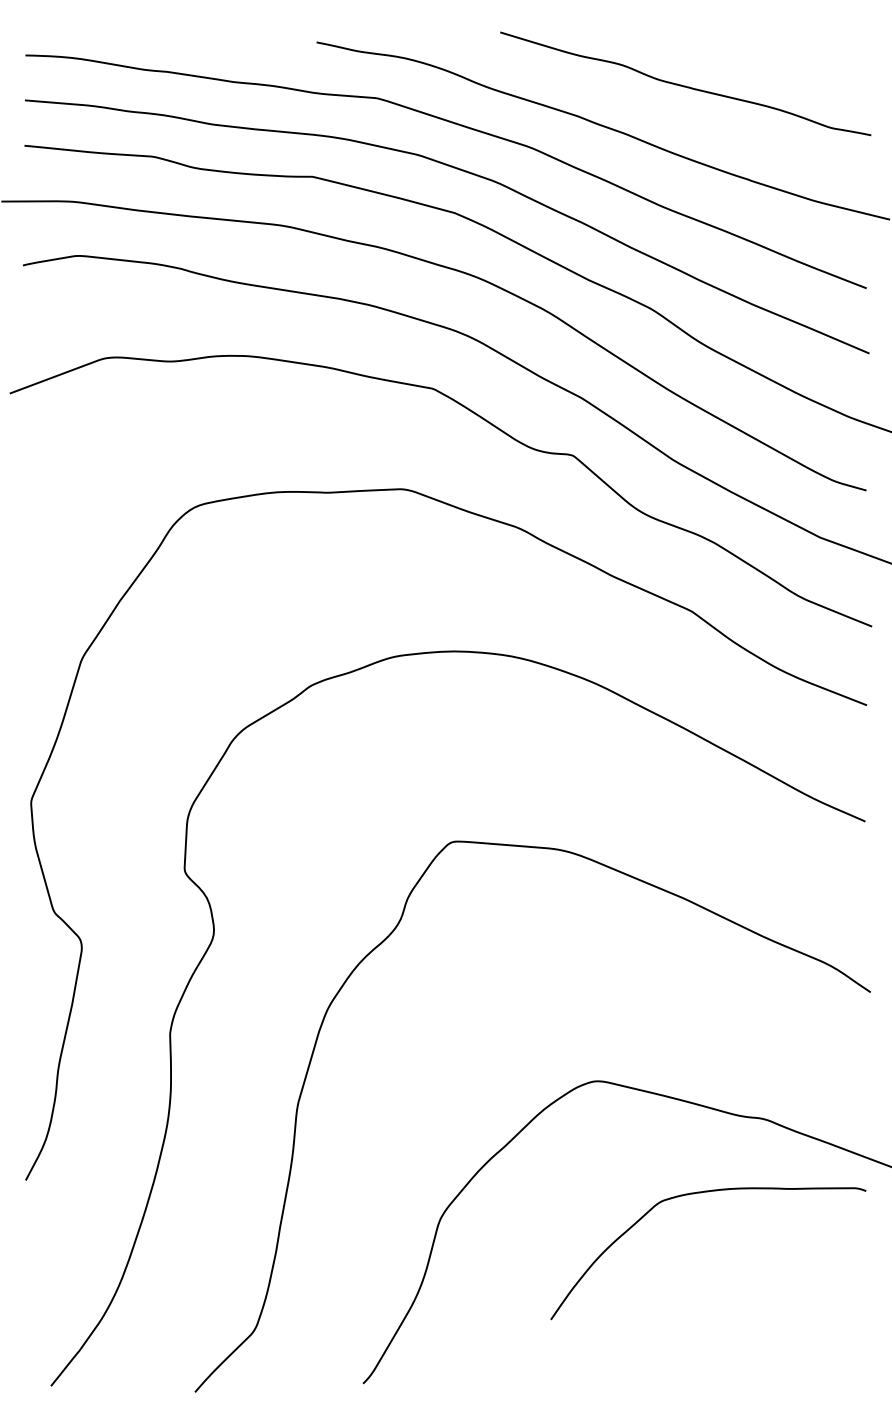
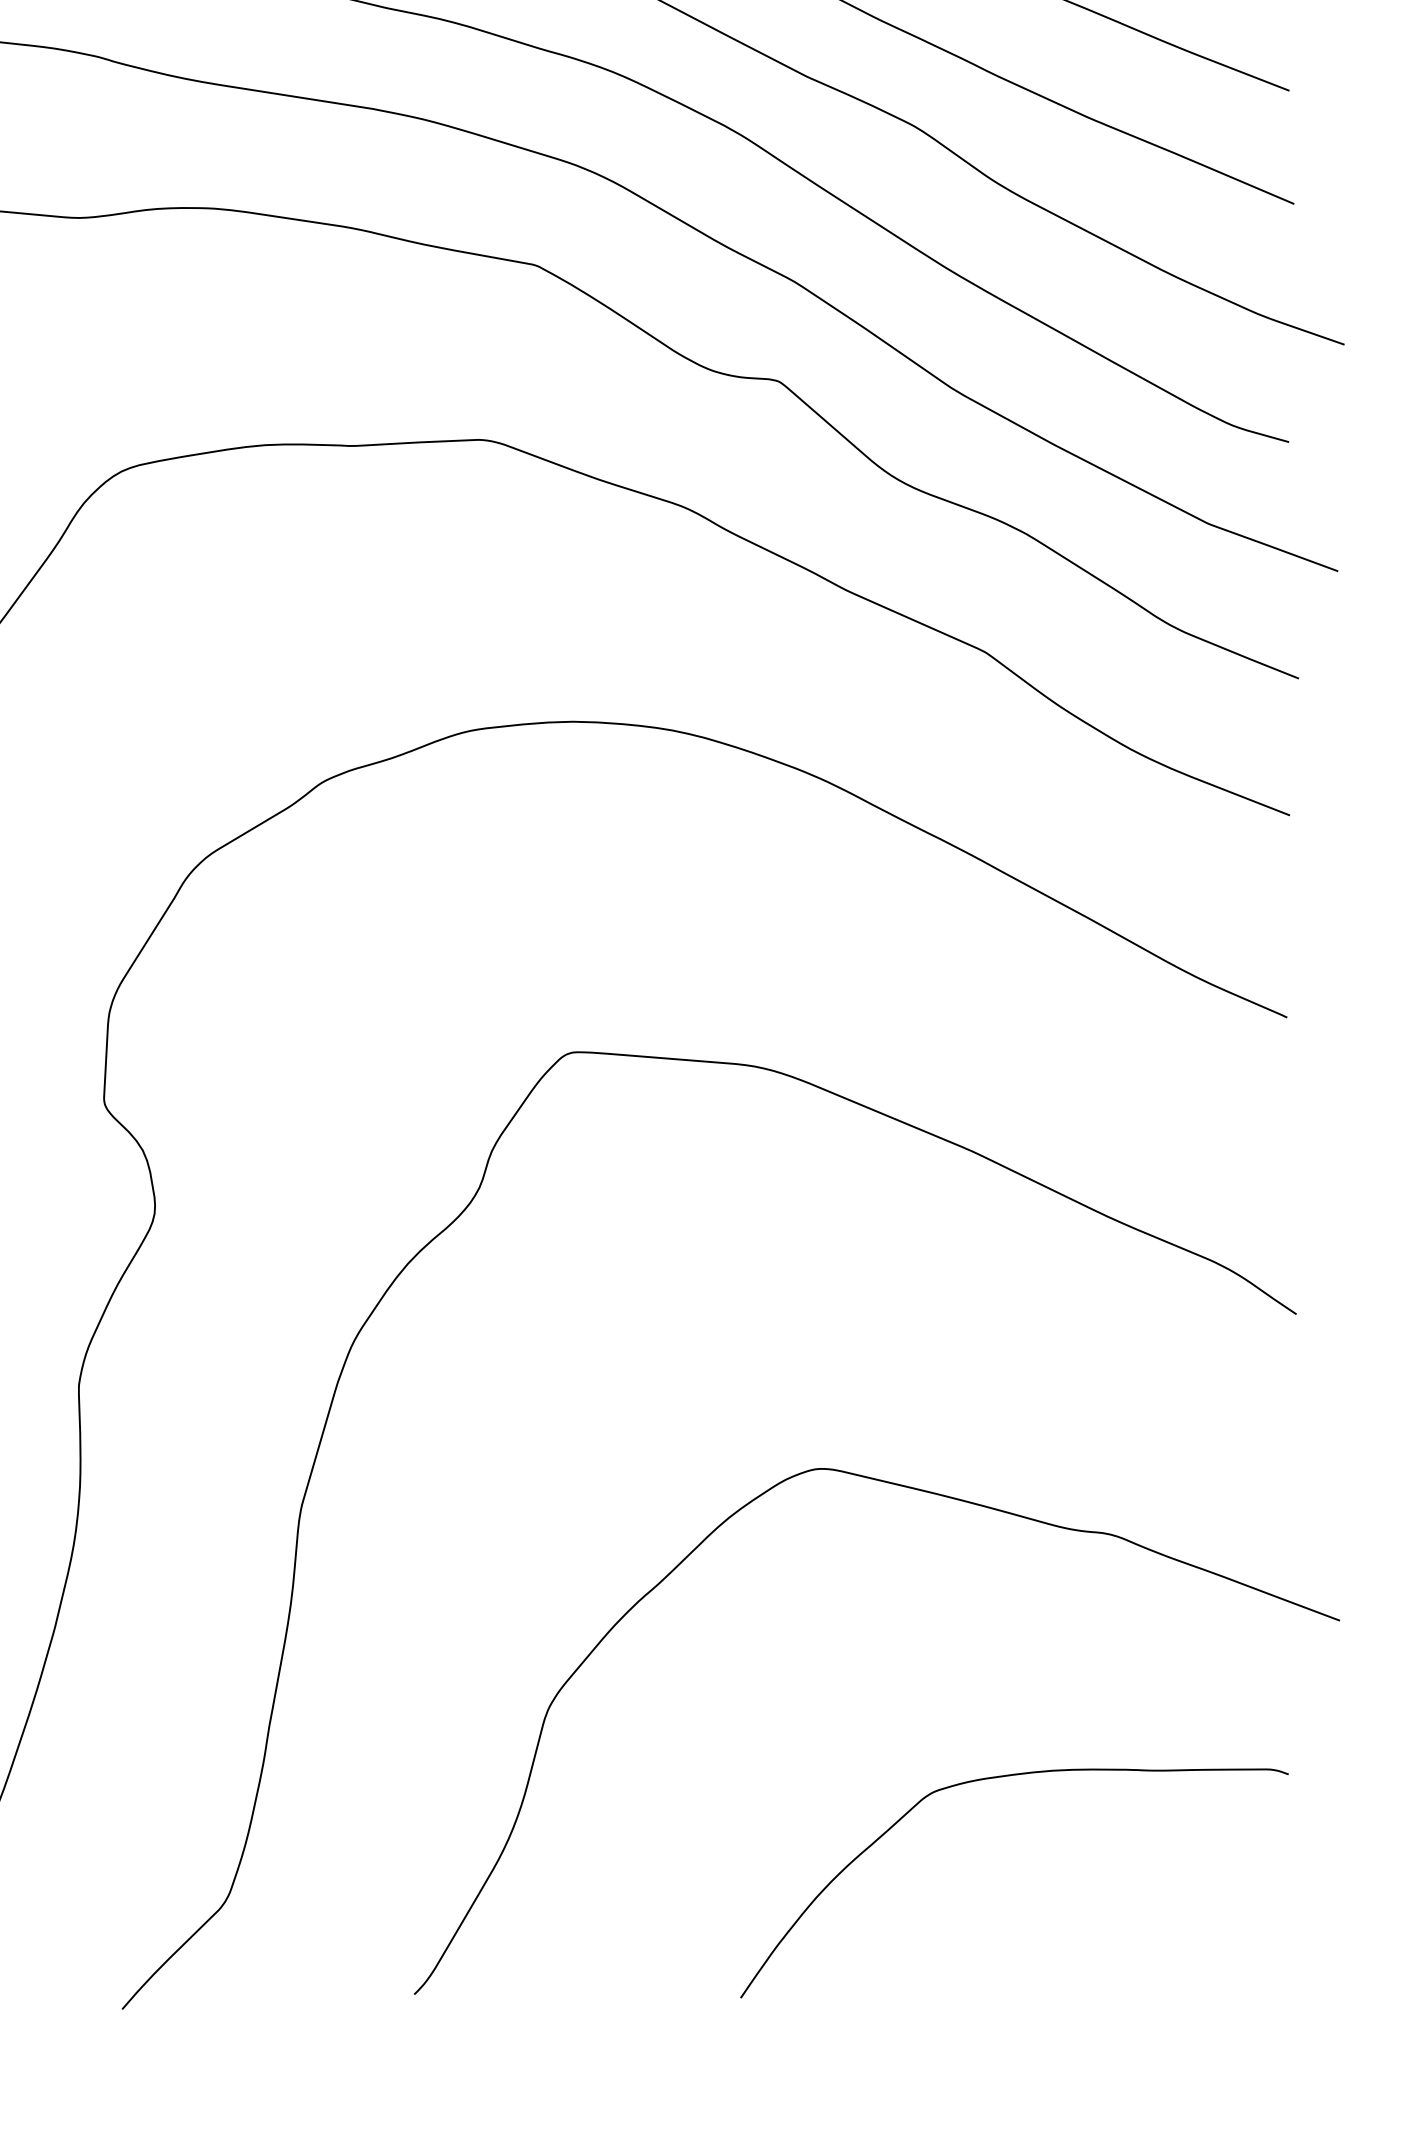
curve: (701, 1193) -> (1002, 1778), moved

